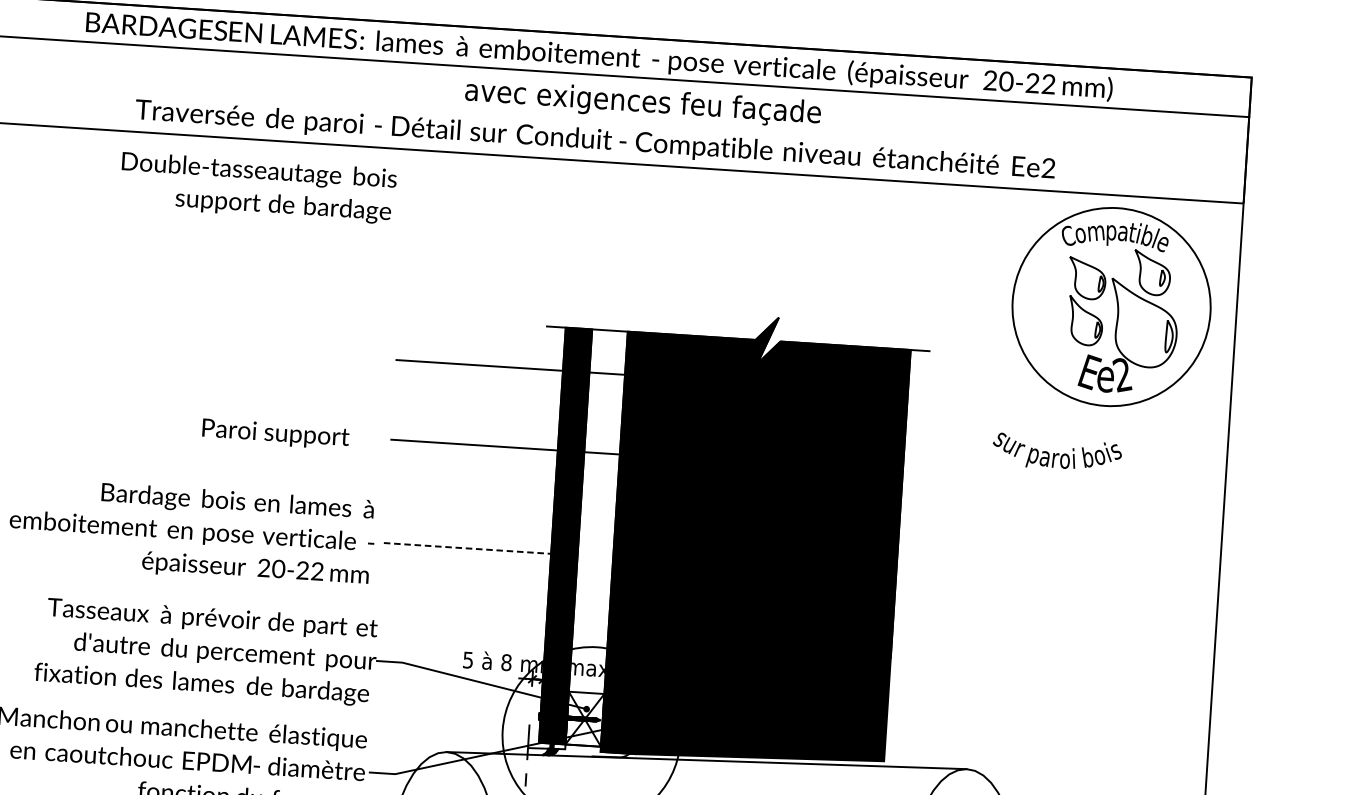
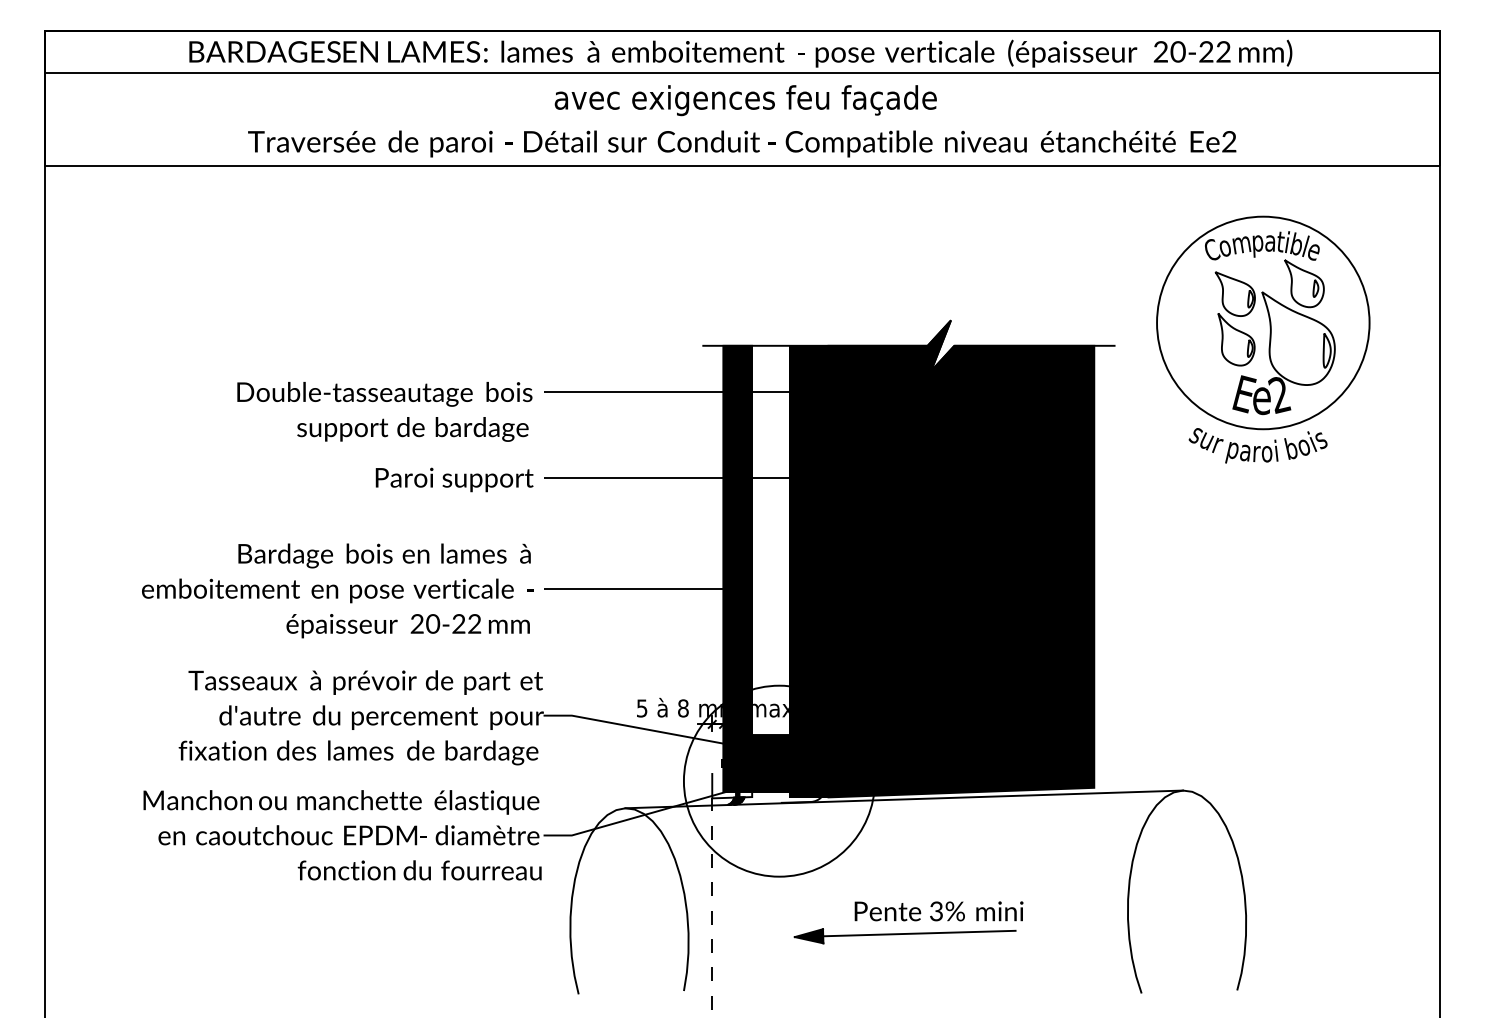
text: (642, 103) -> (745, 100), moved
text: (258, 187) -> (384, 411), moved
part: (1111, 306) -> (1263, 322), moved
text: (275, 433) -> (454, 479), moved
line: (472, 548) -> (639, 588), dashed -> solid
fill: (585, 719) -> (771, 763), added

